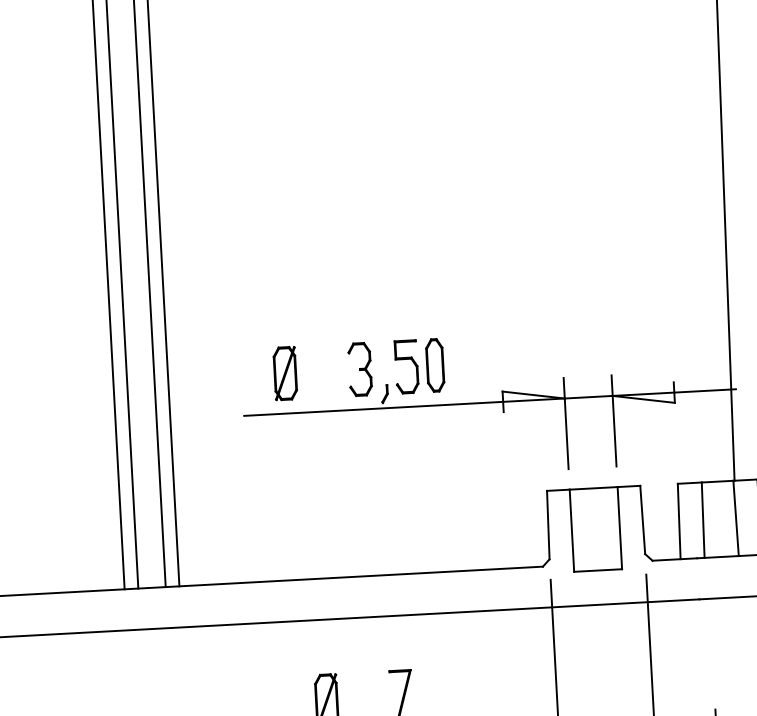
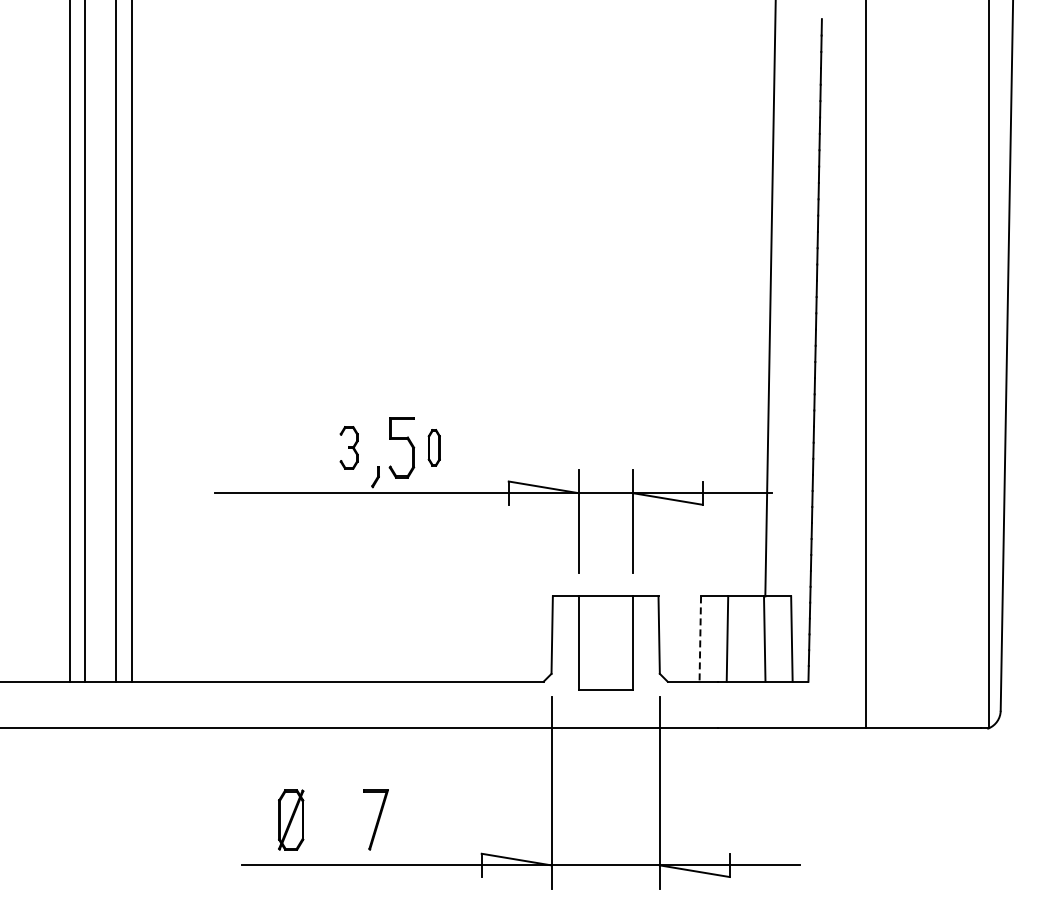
part: (435, 365) -> (434, 447), size x0.6
part: (360, 369) -> (349, 447), size x0.7
part: (285, 373) -> (264, 447), removed
line: (679, 521) -> (700, 639), solid -> dashed

